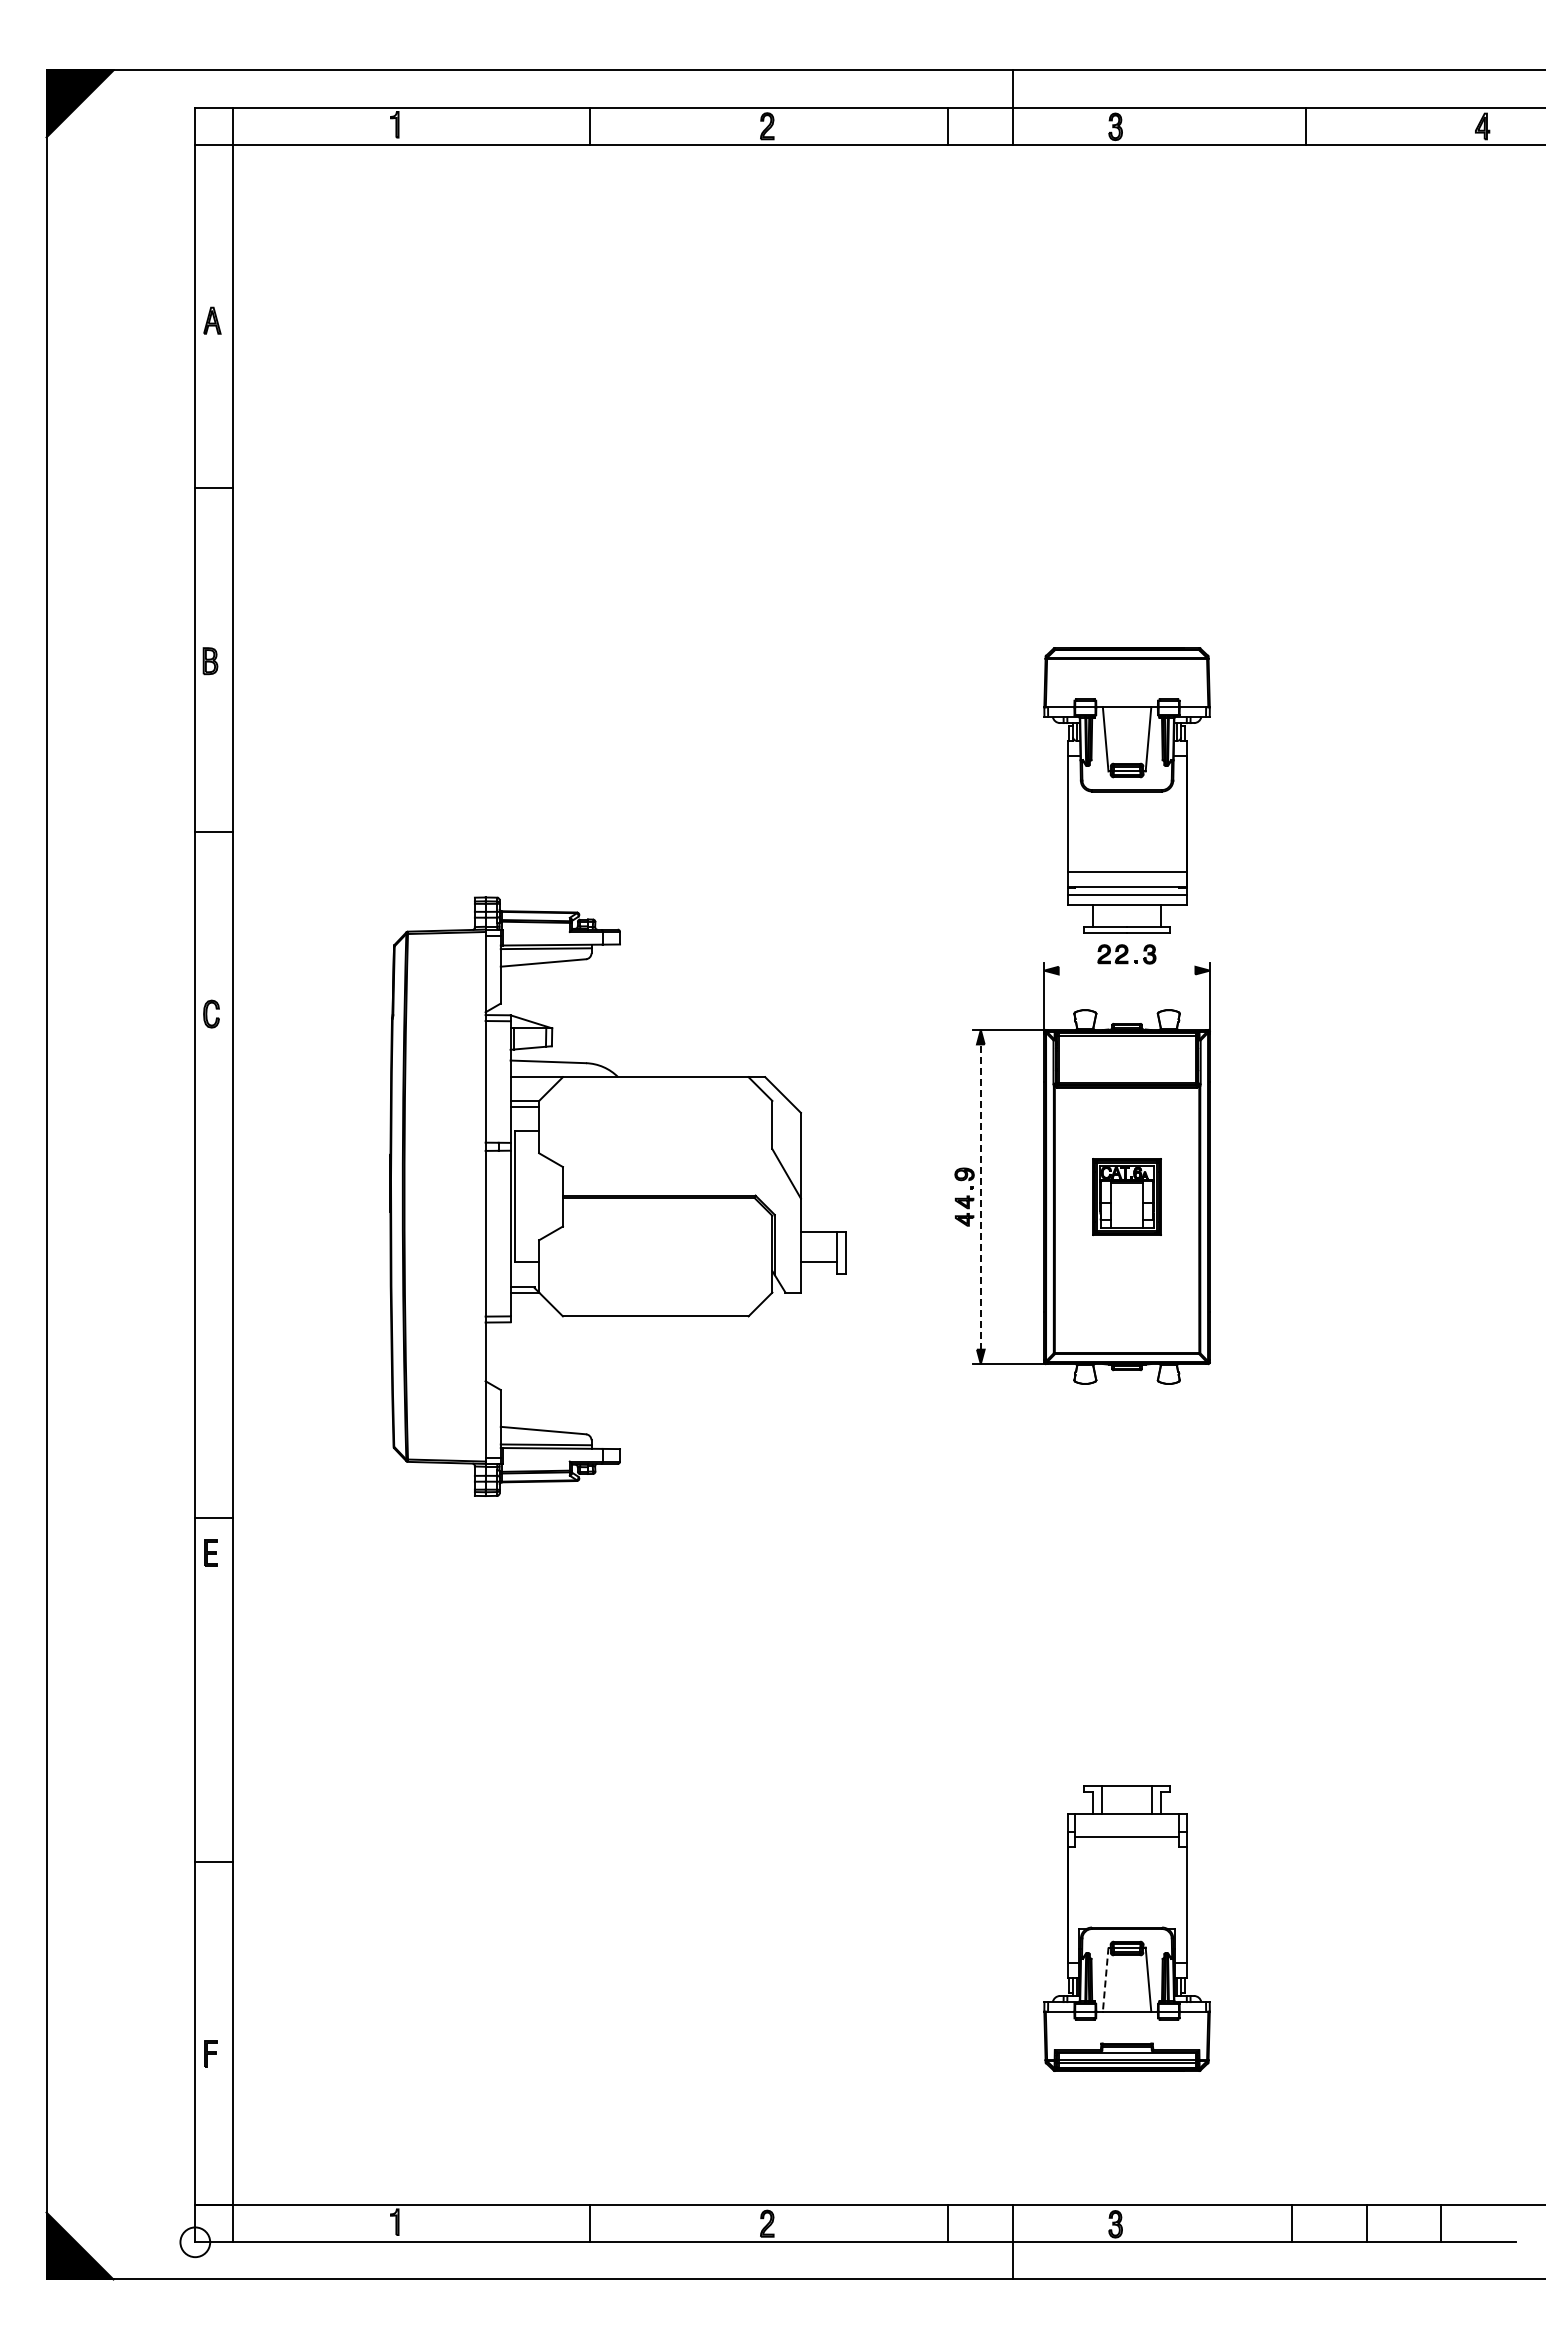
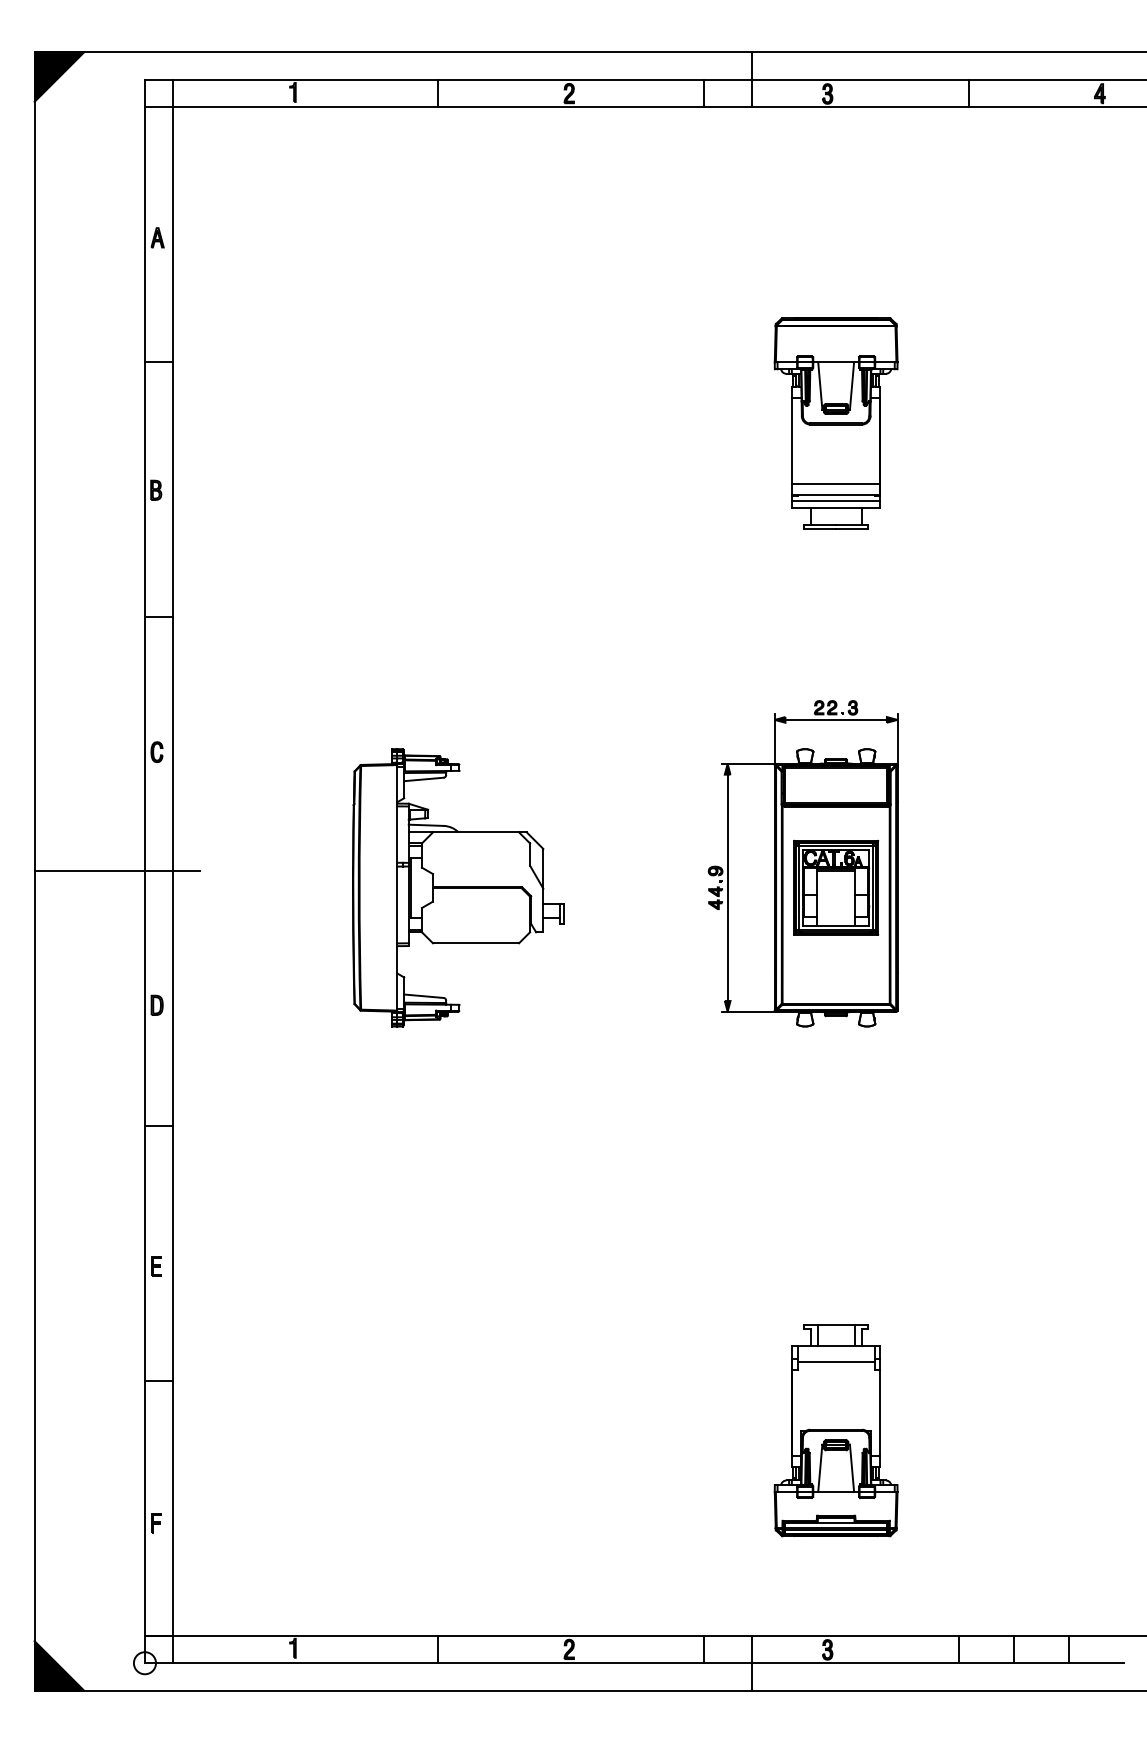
part: (1126, 790) -> (835, 423), moved
line: (1126, 970) -> (835, 719), added
line: (157, 1175) -> (116, 871), added
part: (1126, 1196) -> (835, 887), size x1.67
part: (617, 1197) -> (458, 888), size x0.62
line: (980, 1197) -> (727, 888), dashed -> solid
part: (211, 1355) -> (156, 1005), added
part: (210, 1552) -> (156, 1265), moved
line: (1105, 1980) -> (820, 1469), dashed -> solid

